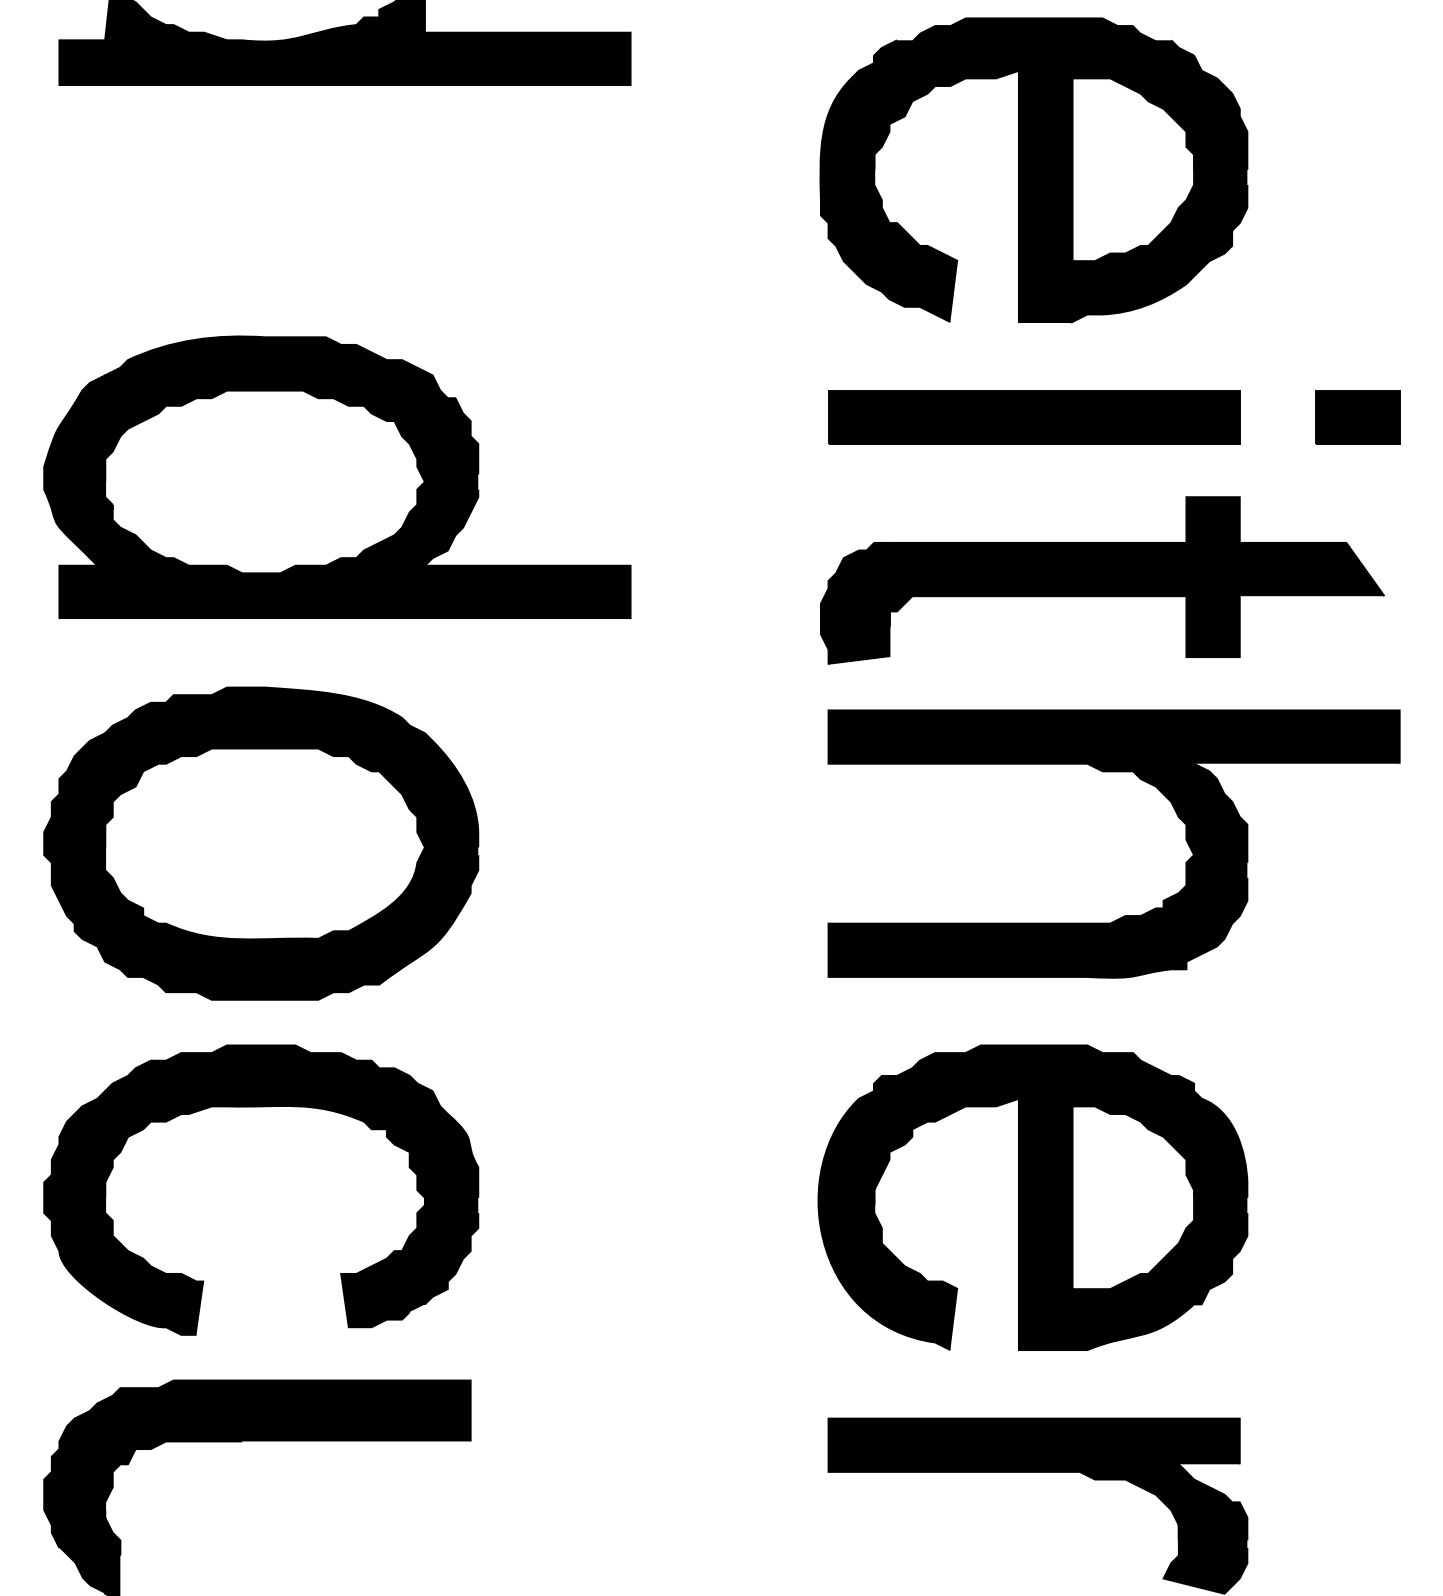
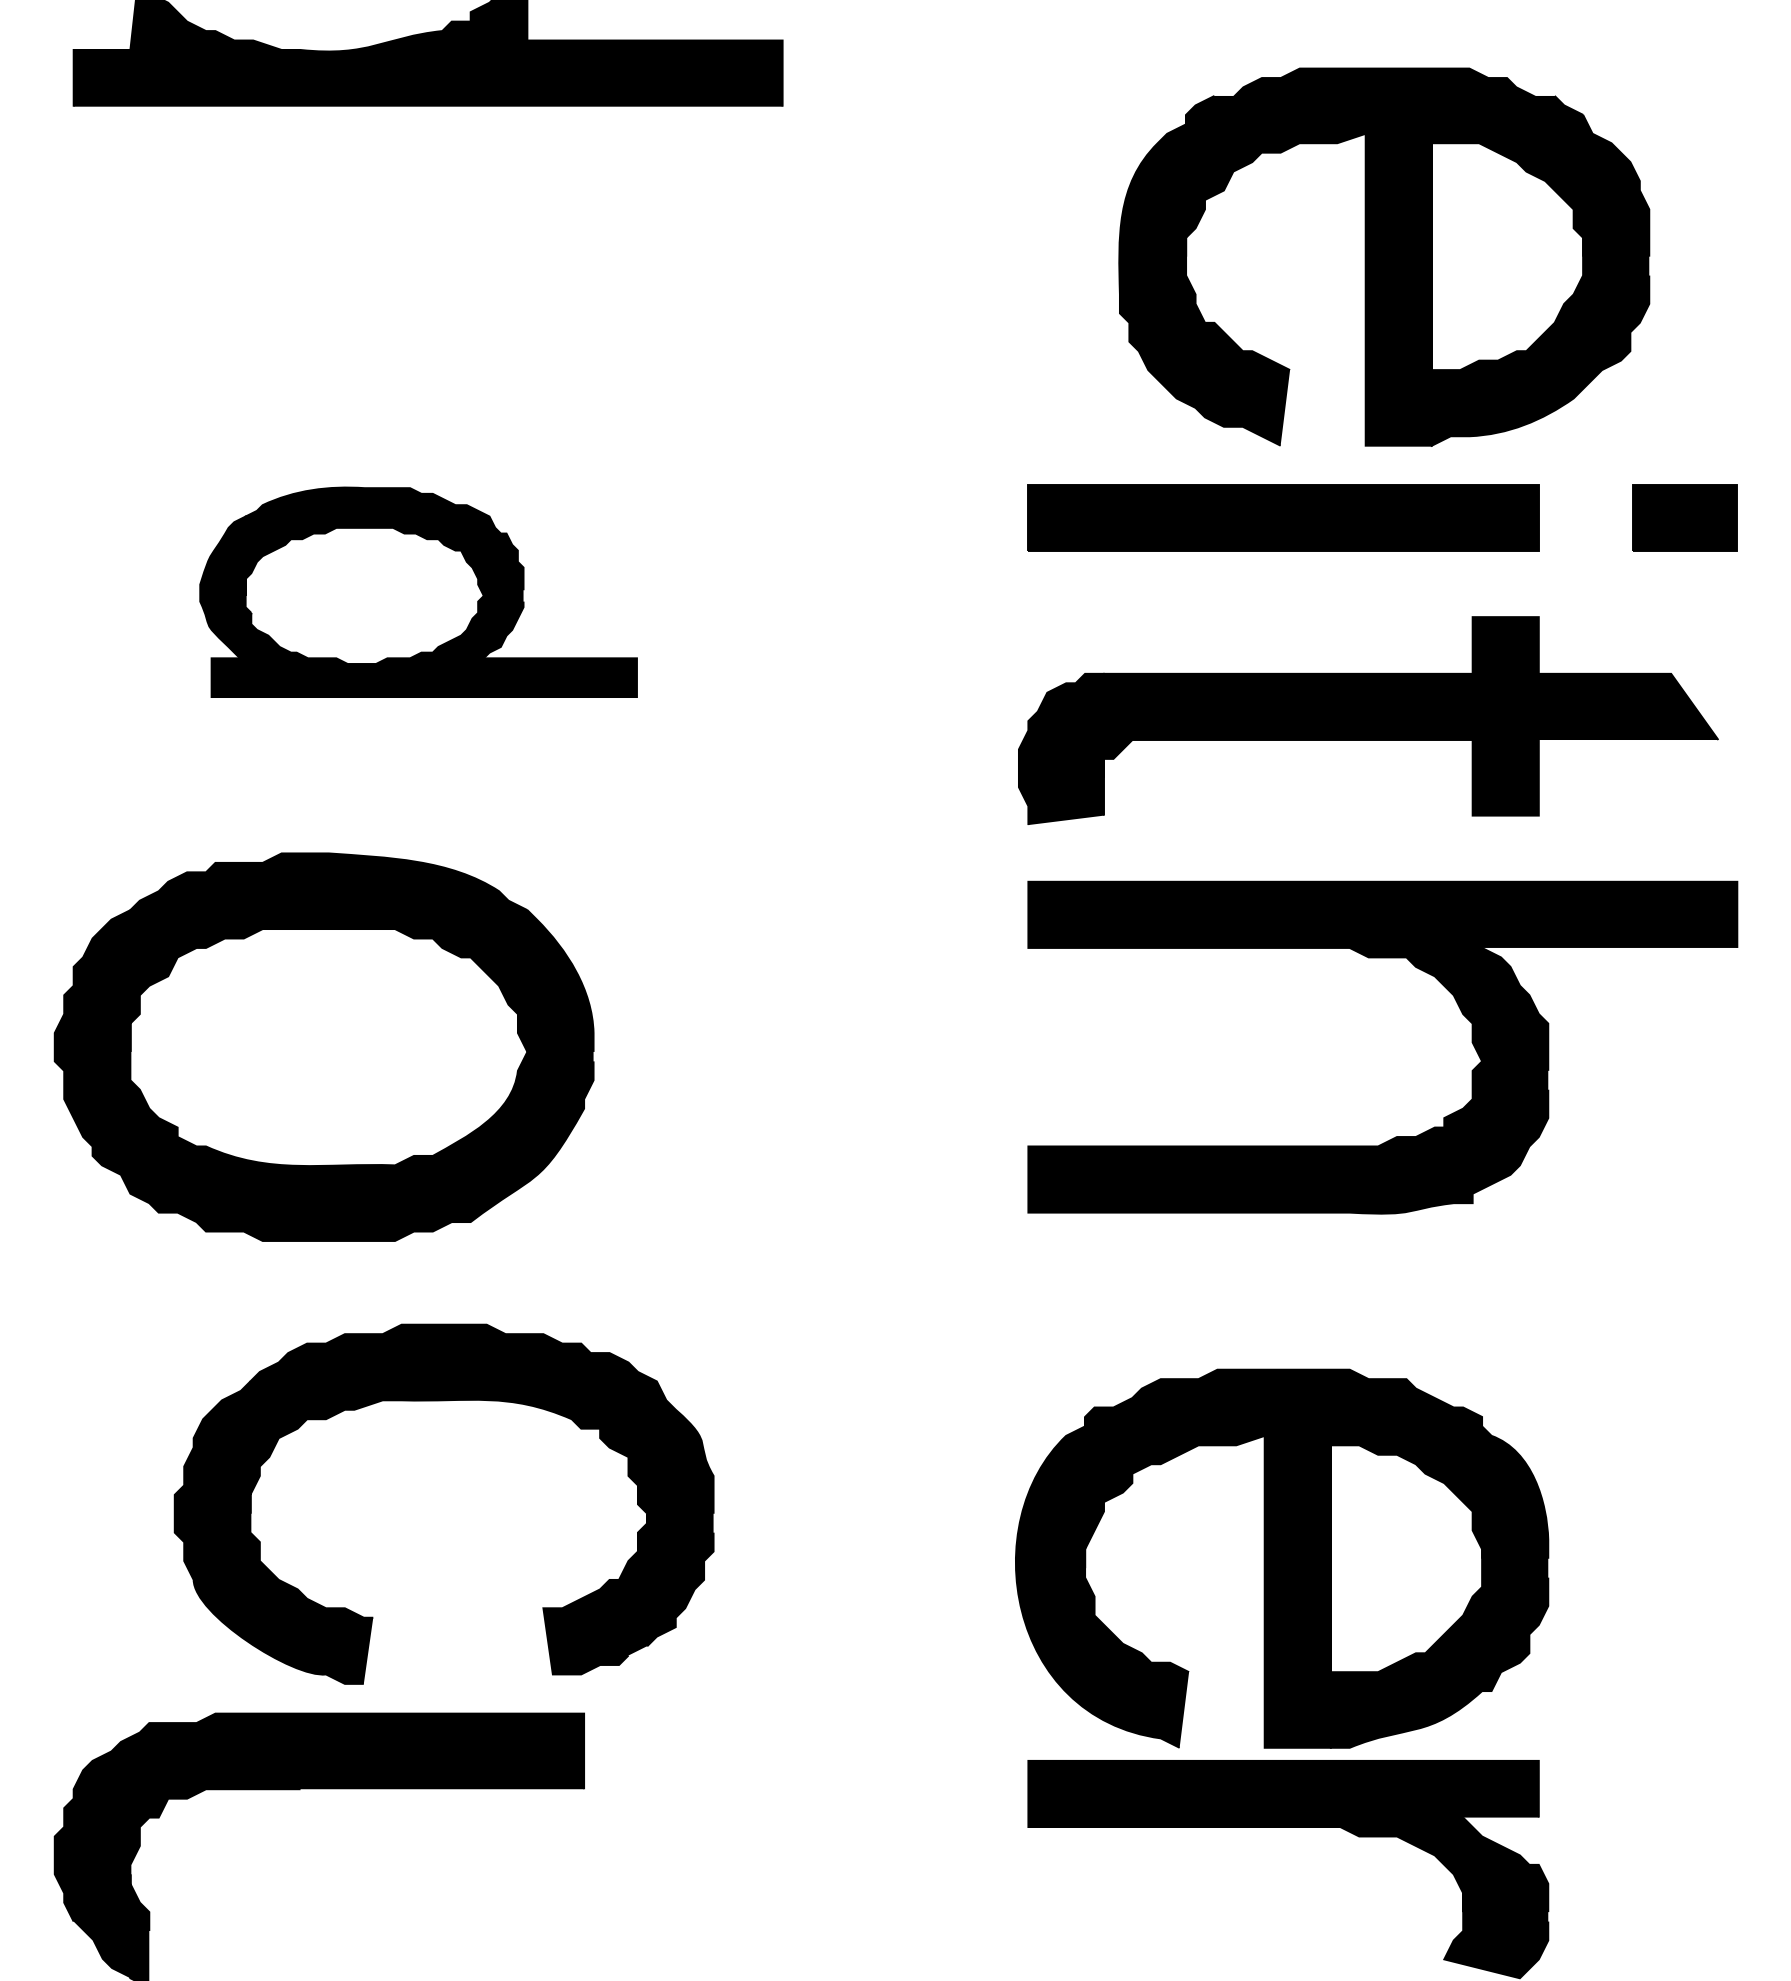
part: (1034, 169) -> (1384, 256), moved
part: (337, 477) -> (418, 592), size x0.6
part: (260, 1107) -> (443, 1401), moved
part: (1033, 1197) -> (1282, 1558), moved

